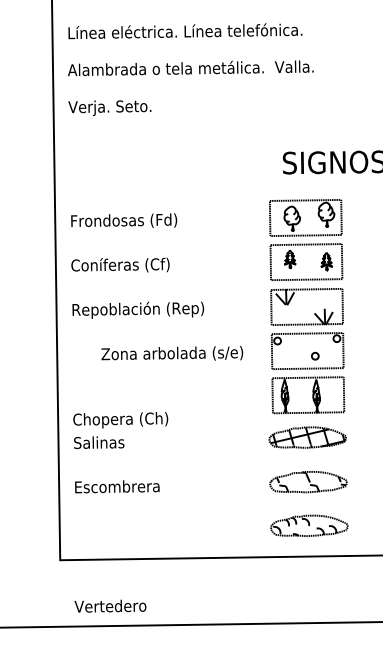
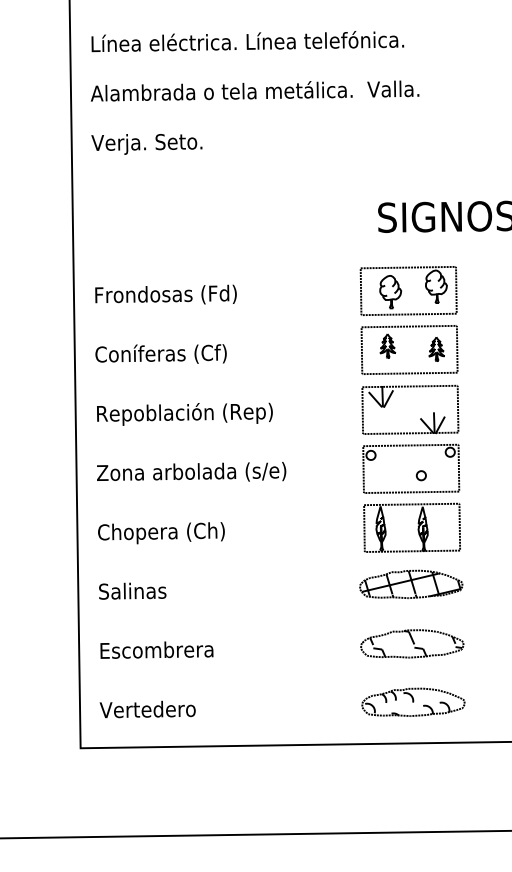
text: (172, 353) -> (191, 472), moved
text: (120, 420) -> (161, 533), moved
text: (110, 605) -> (147, 708), moved

